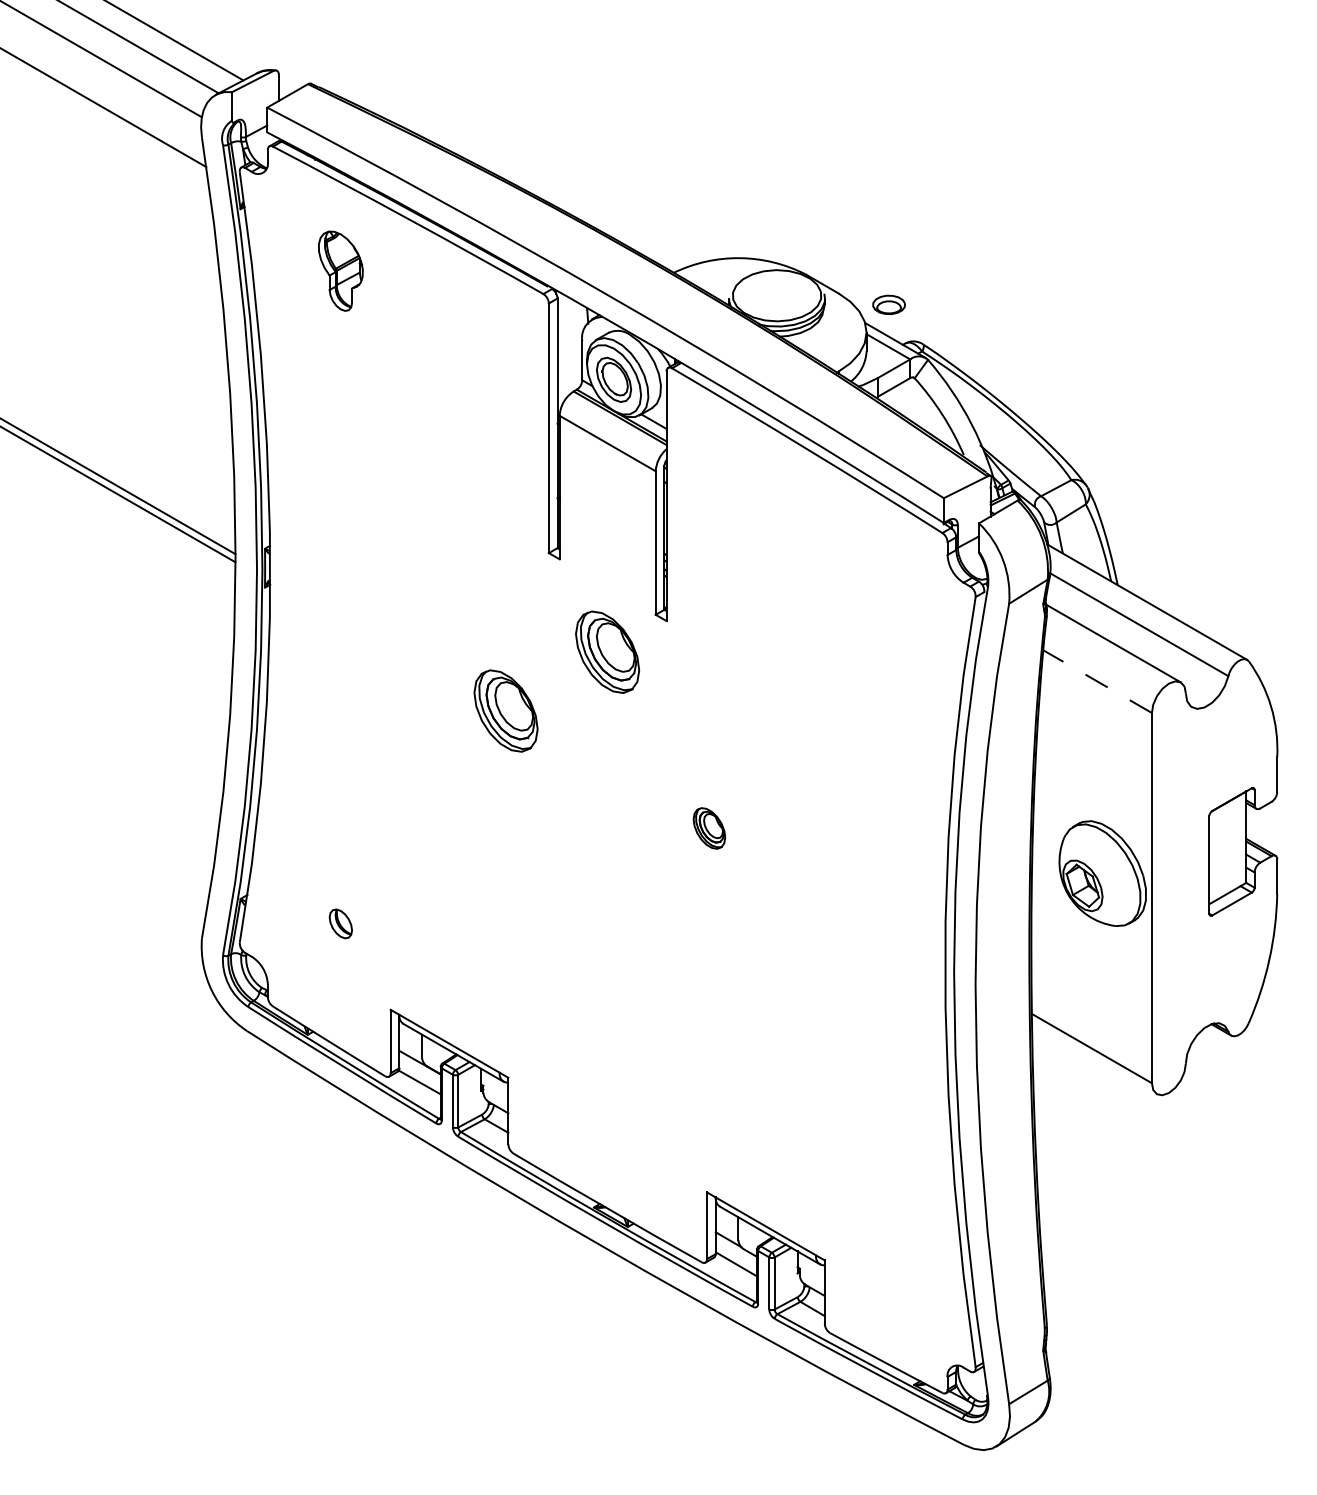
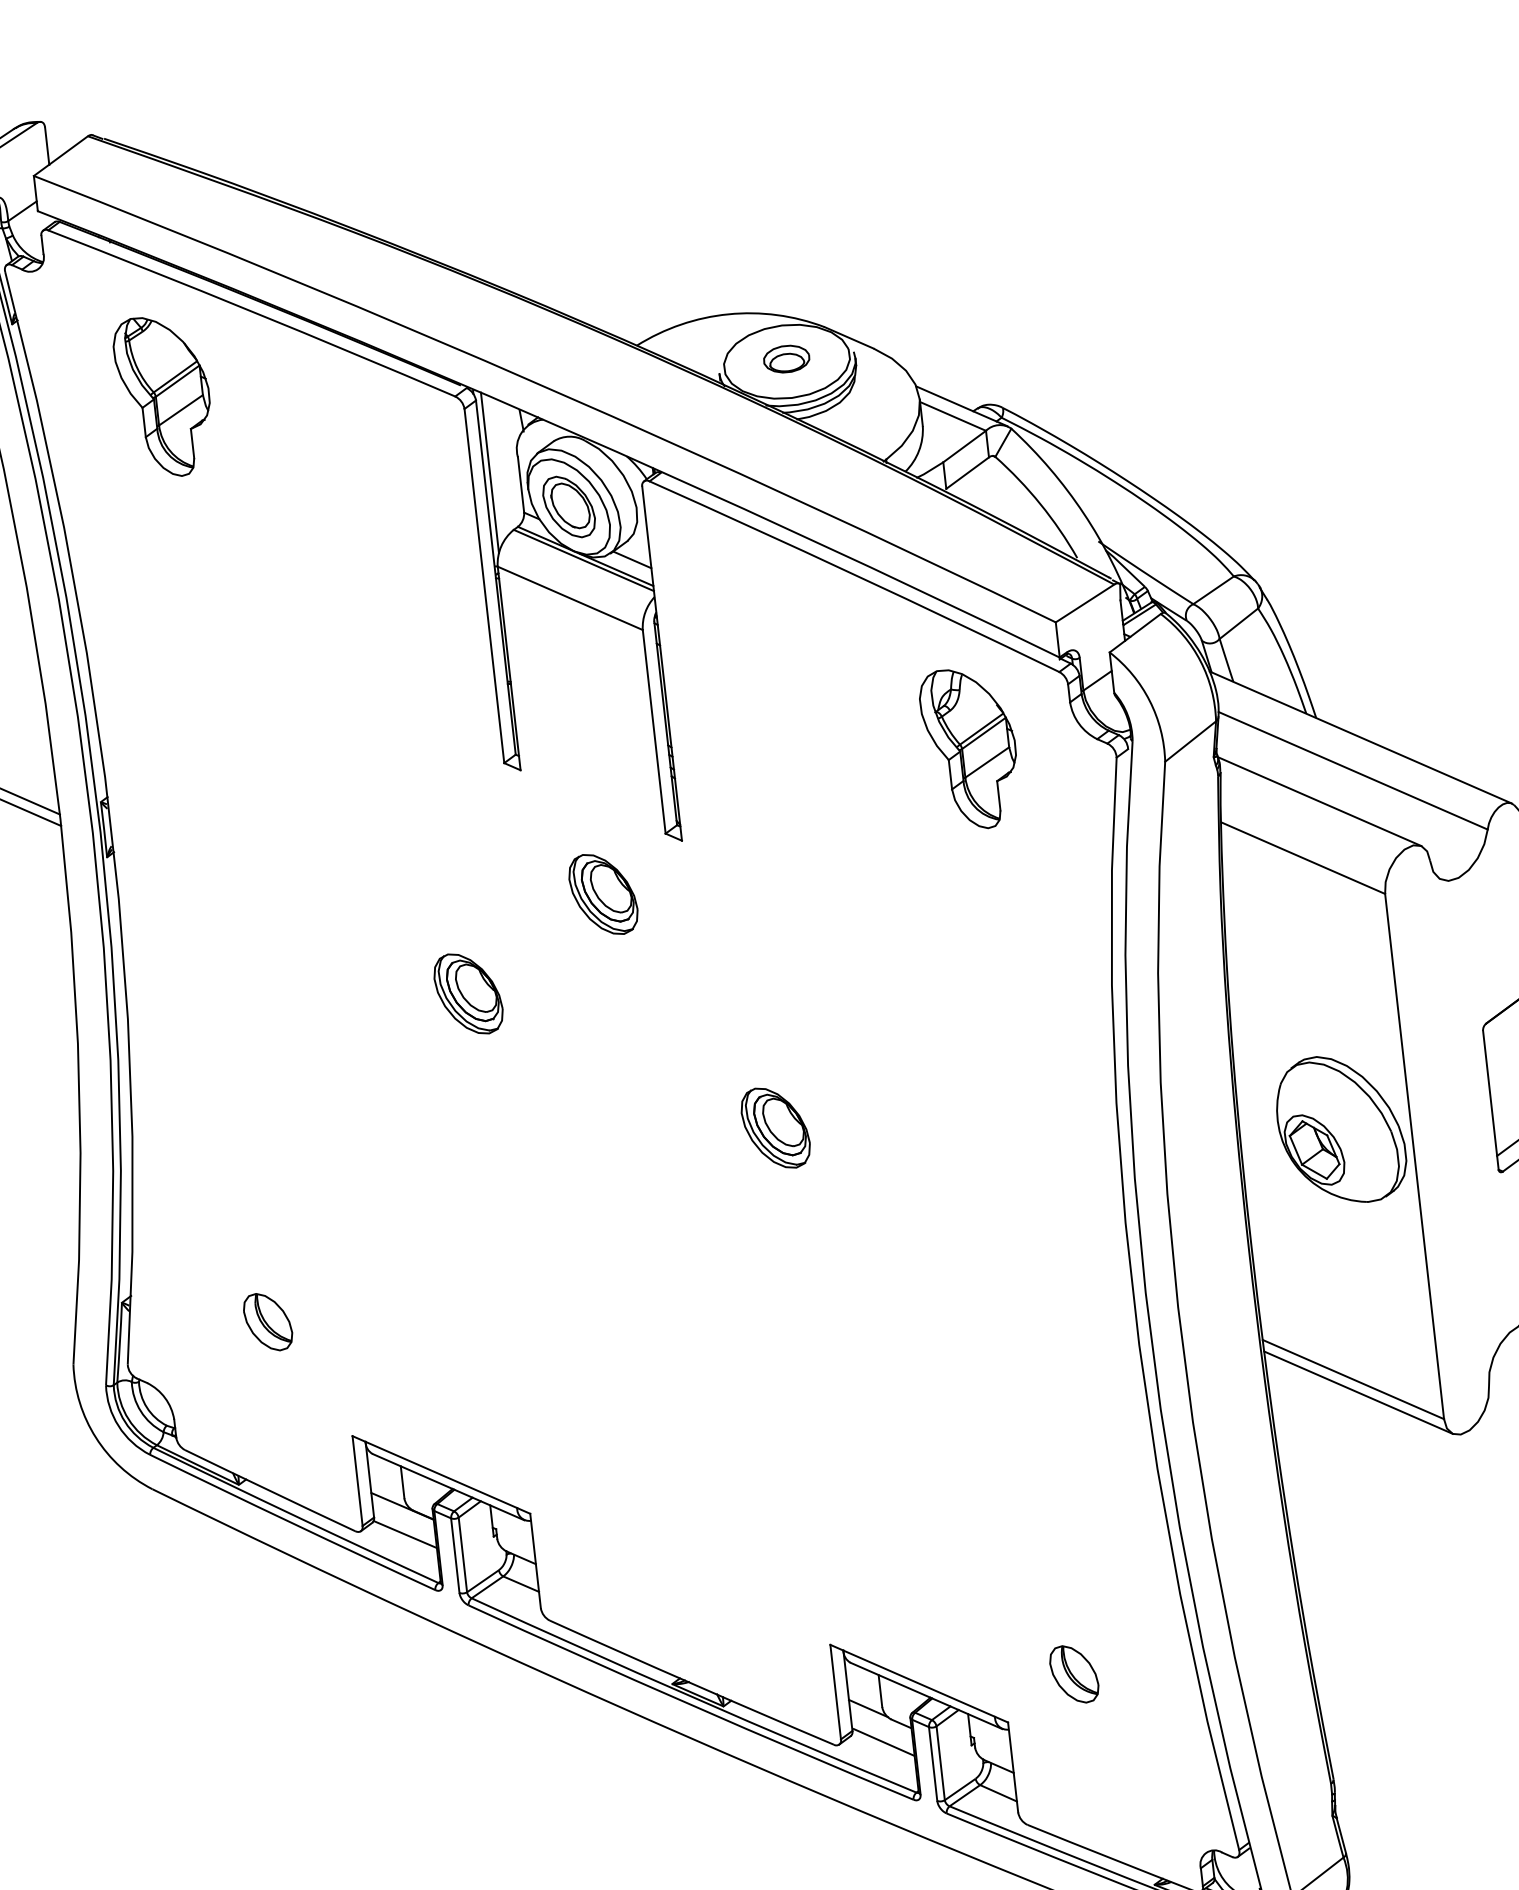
part: (340, 270) -> (163, 395), size x1.43
part: (888, 304) -> (785, 358), moved
line: (561, 349) -> (489, 472), added
part: (874, 579) -> (970, 748), added
part: (607, 652) -> (603, 894), size x0.71
line: (1097, 681) -> (1302, 857), dashed -> solid
part: (505, 710) -> (467, 993), size x0.71
part: (709, 828) -> (775, 1128), size x1.43
part: (340, 923) -> (267, 1321), size x1.43
line: (1094, 1058) -> (1358, 1393), added
part: (874, 1231) -> (1074, 1673), added

